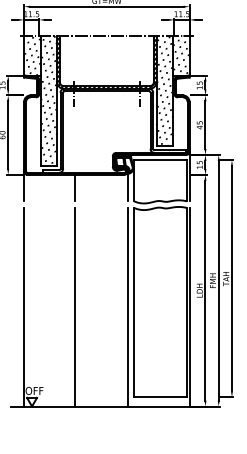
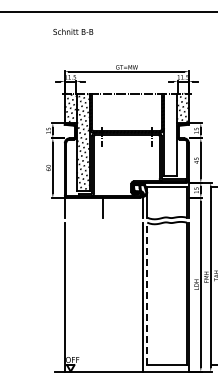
hatch: (165, 90) -> (170, 134), removed
line: (134, 302) -> (147, 293), solid -> dashed
line: (75, 306) -> (103, 296), removed

